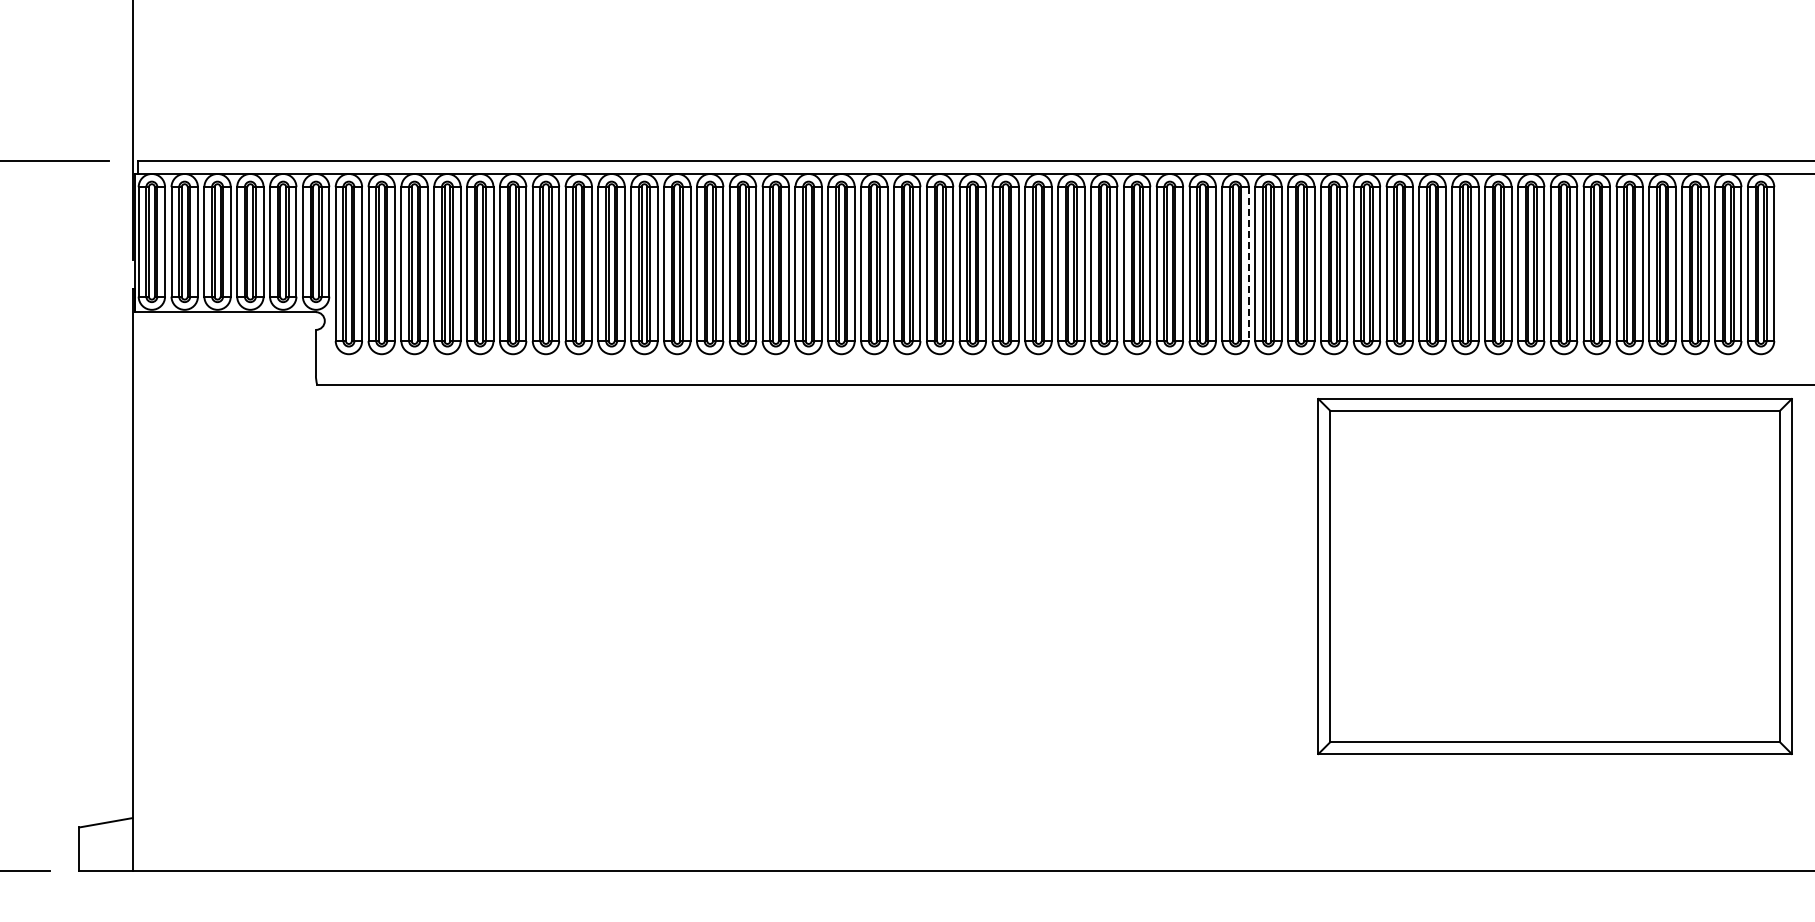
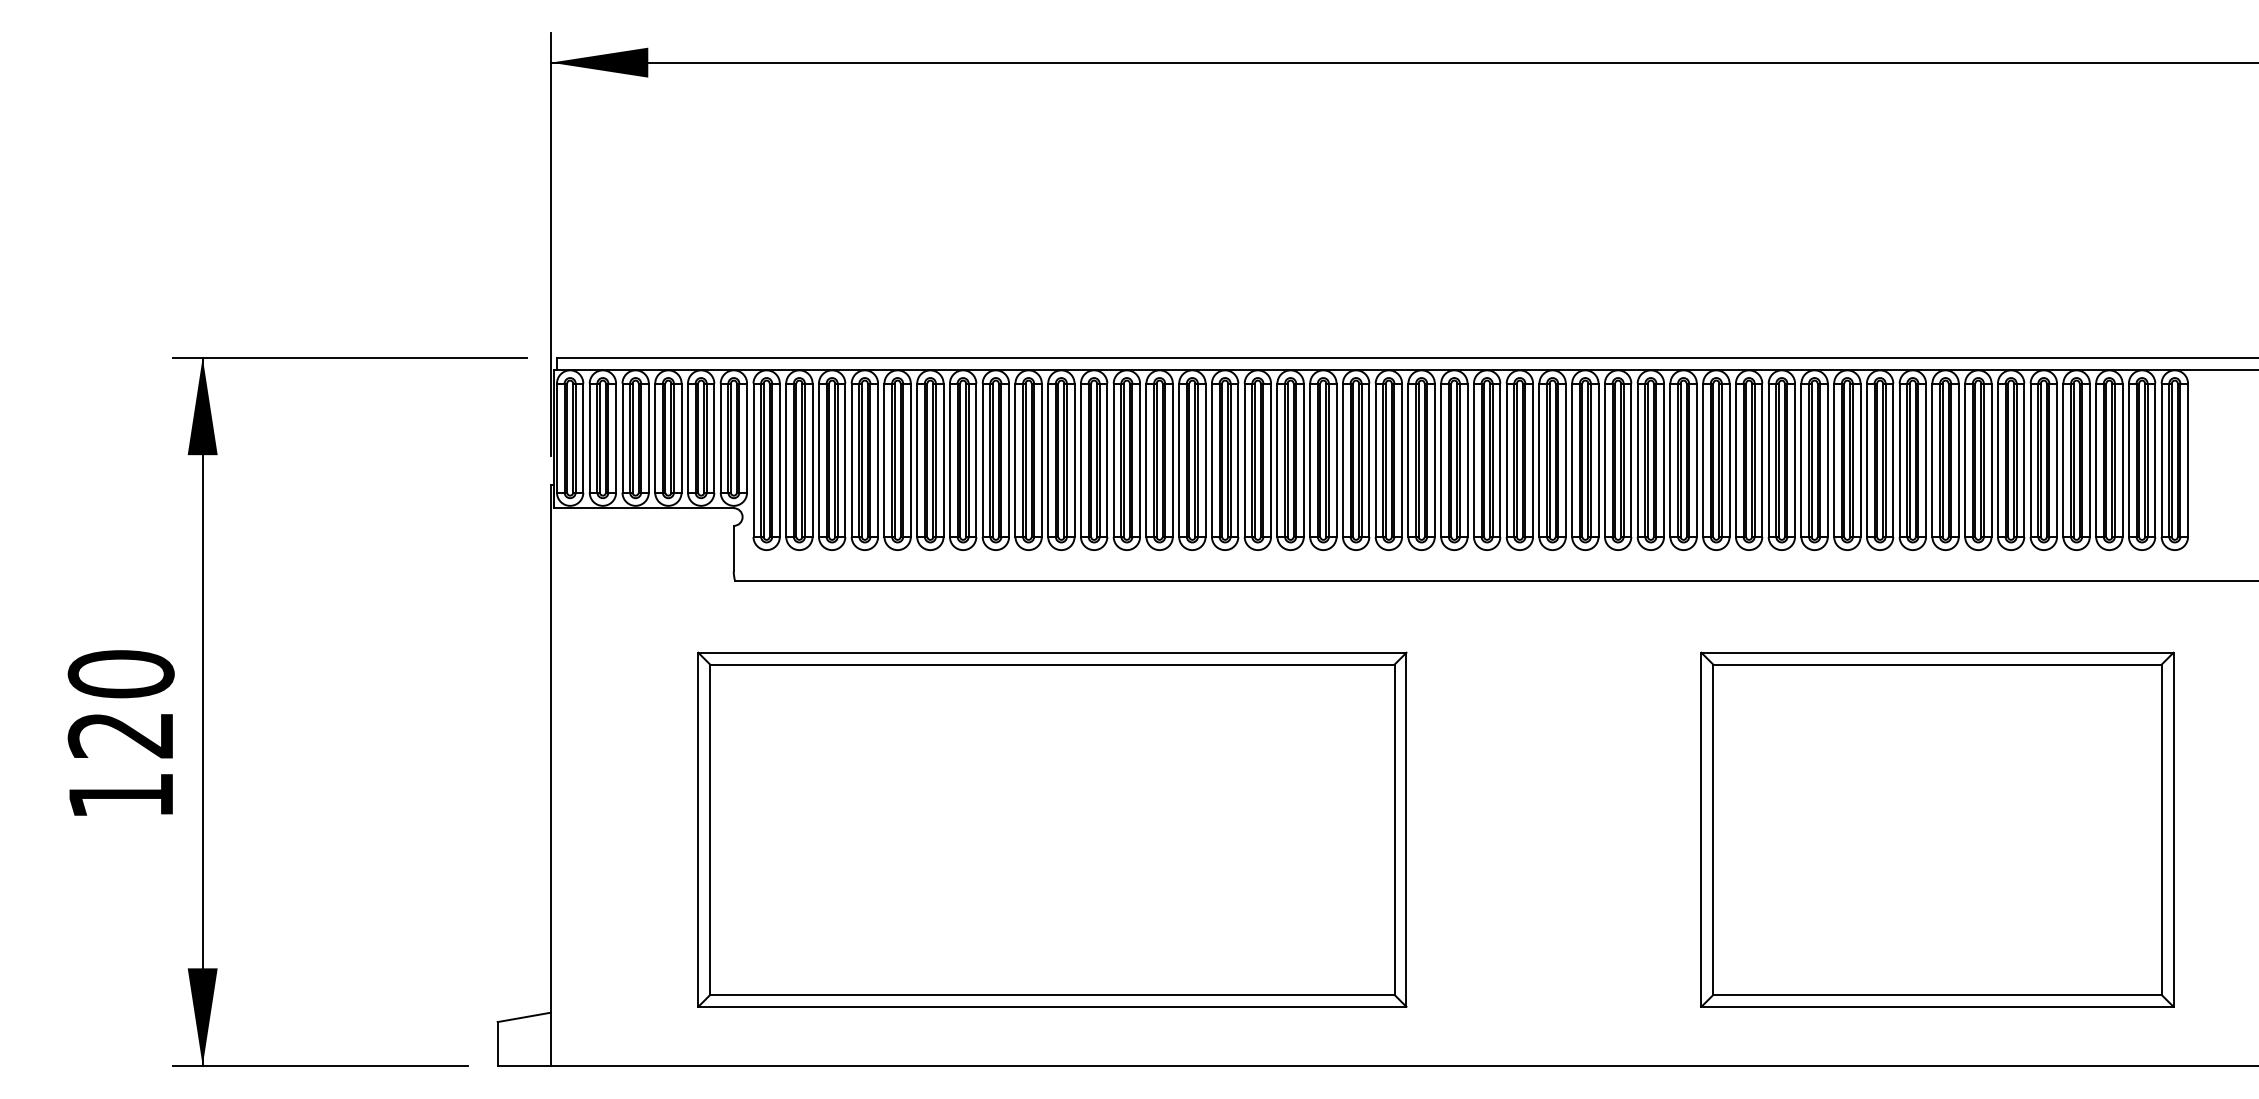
line: (1249, 264) -> (1664, 460), dashed -> solid
part: (1555, 576) -> (1937, 829), moved
part: (635, 634) -> (1052, 829), added

